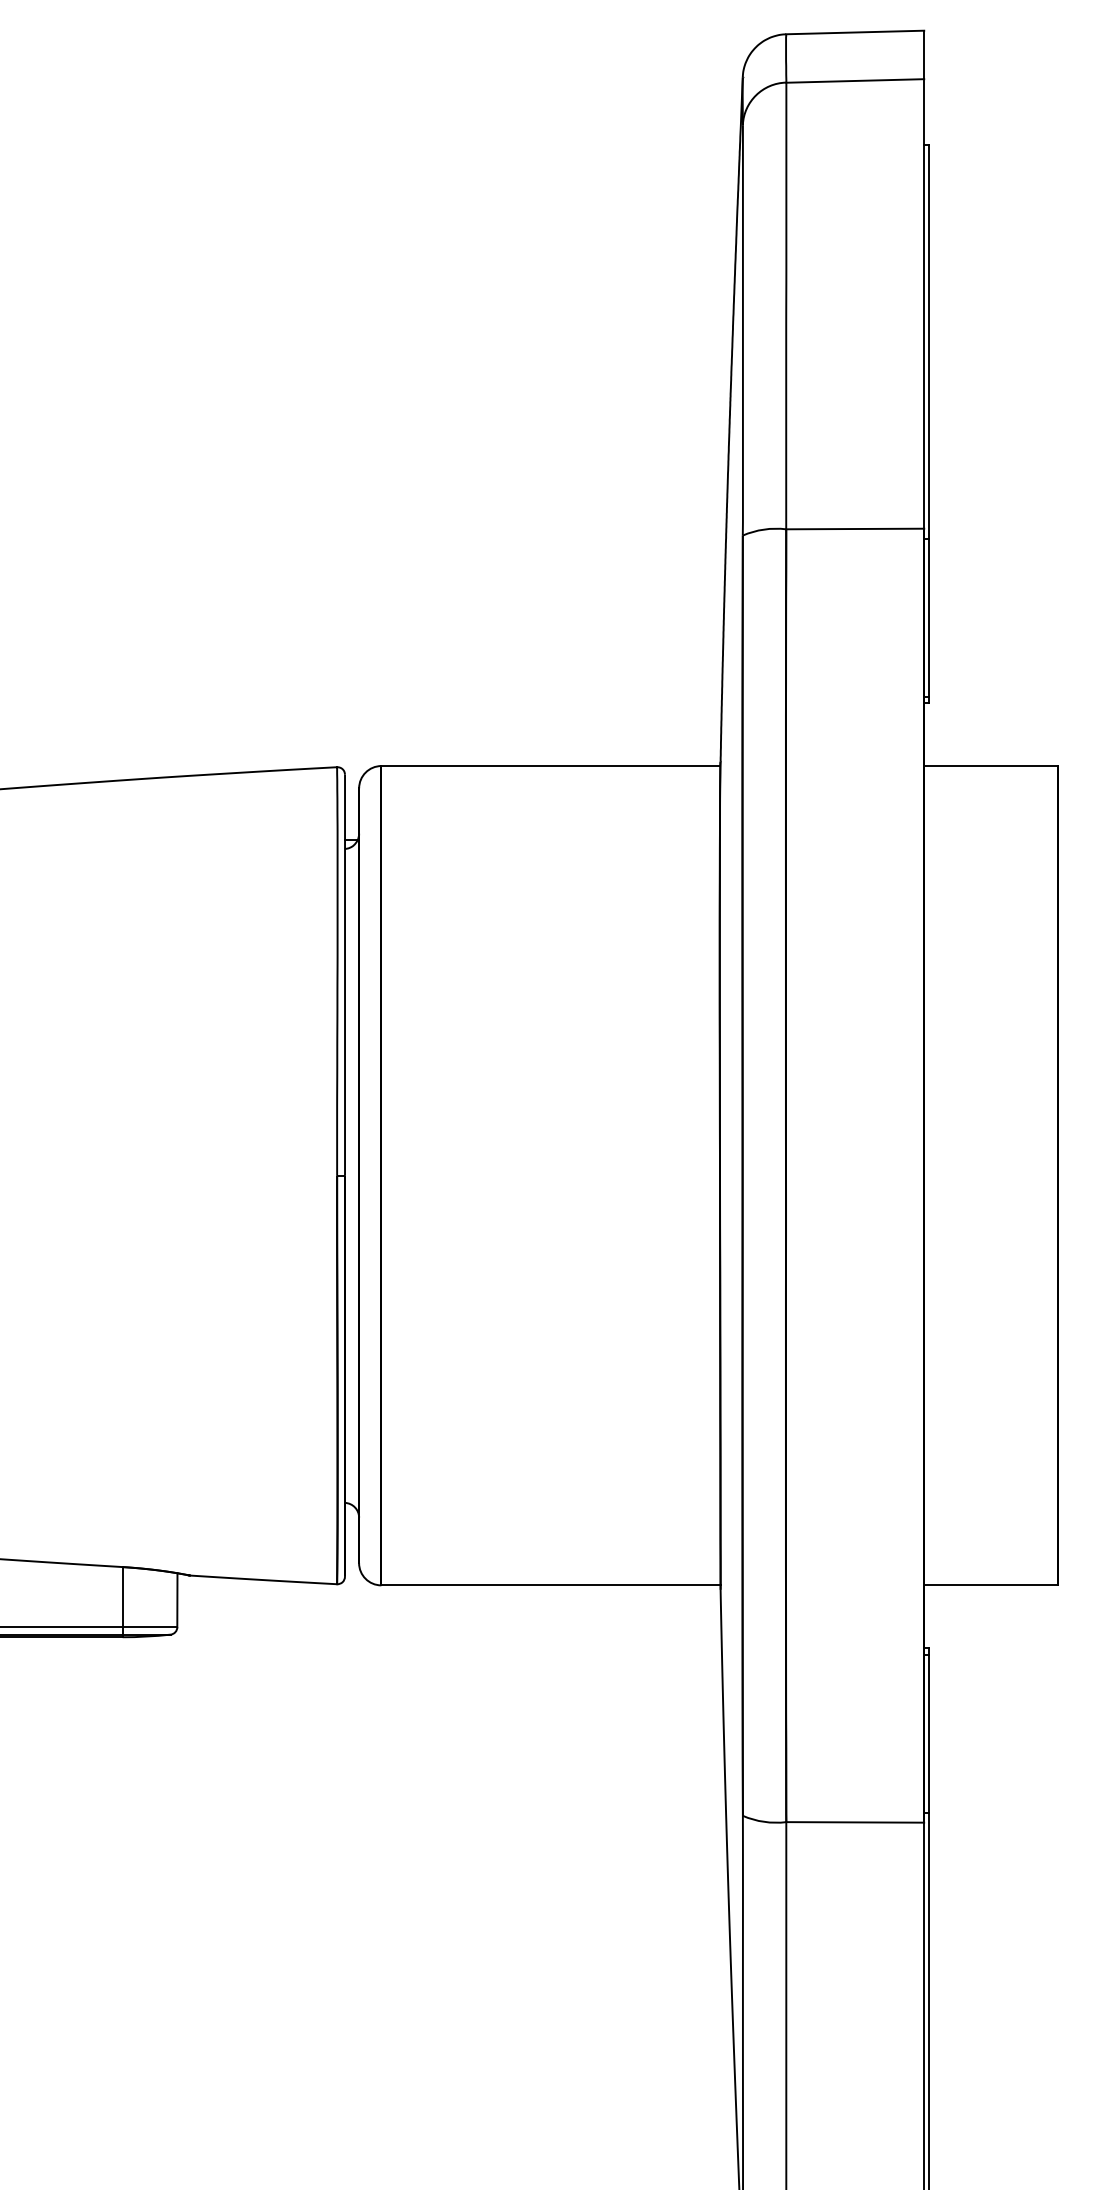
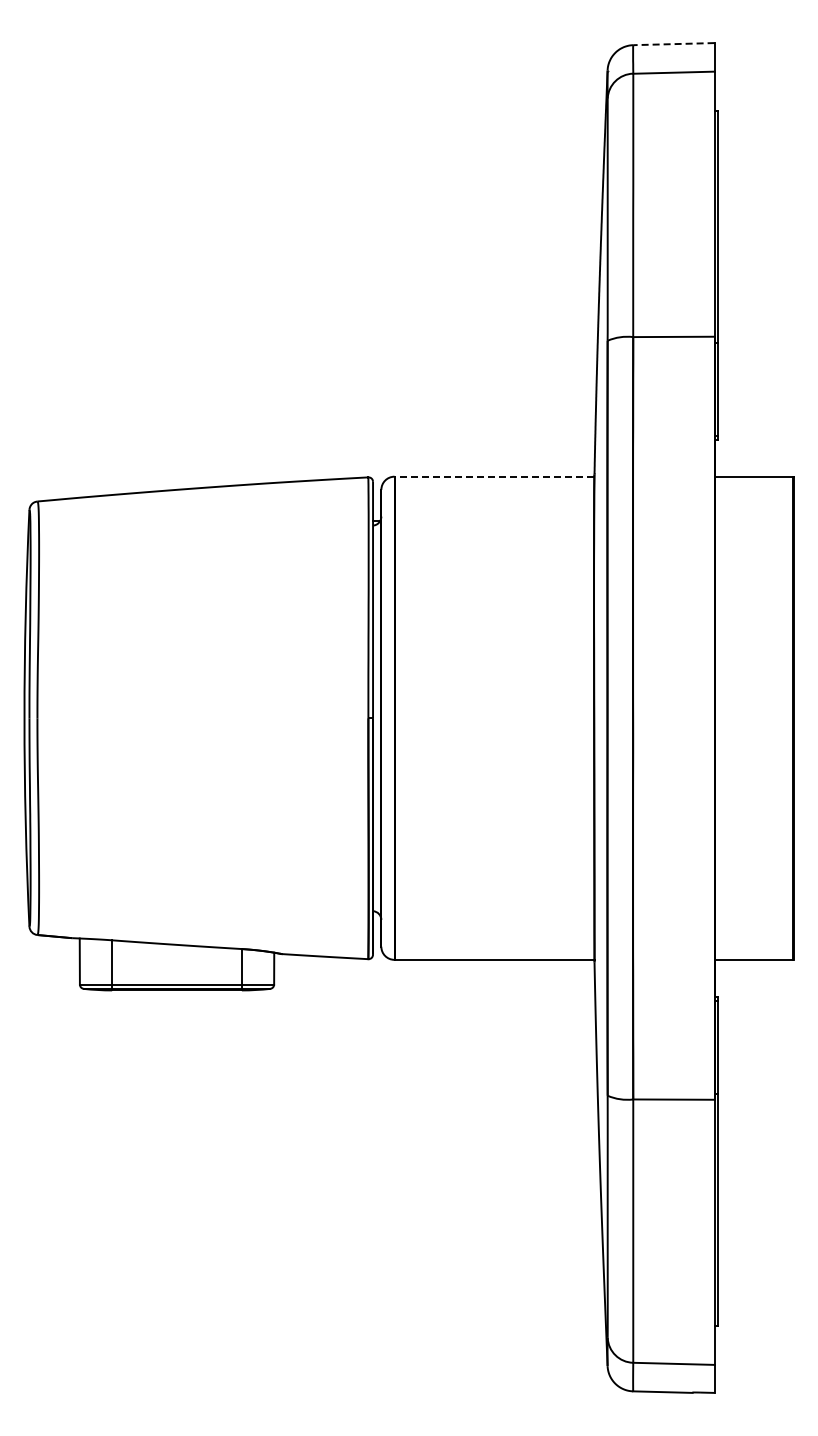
line: (854, 33) -> (673, 44), solid -> dashed
line: (550, 765) -> (494, 476), solid -> dashed

